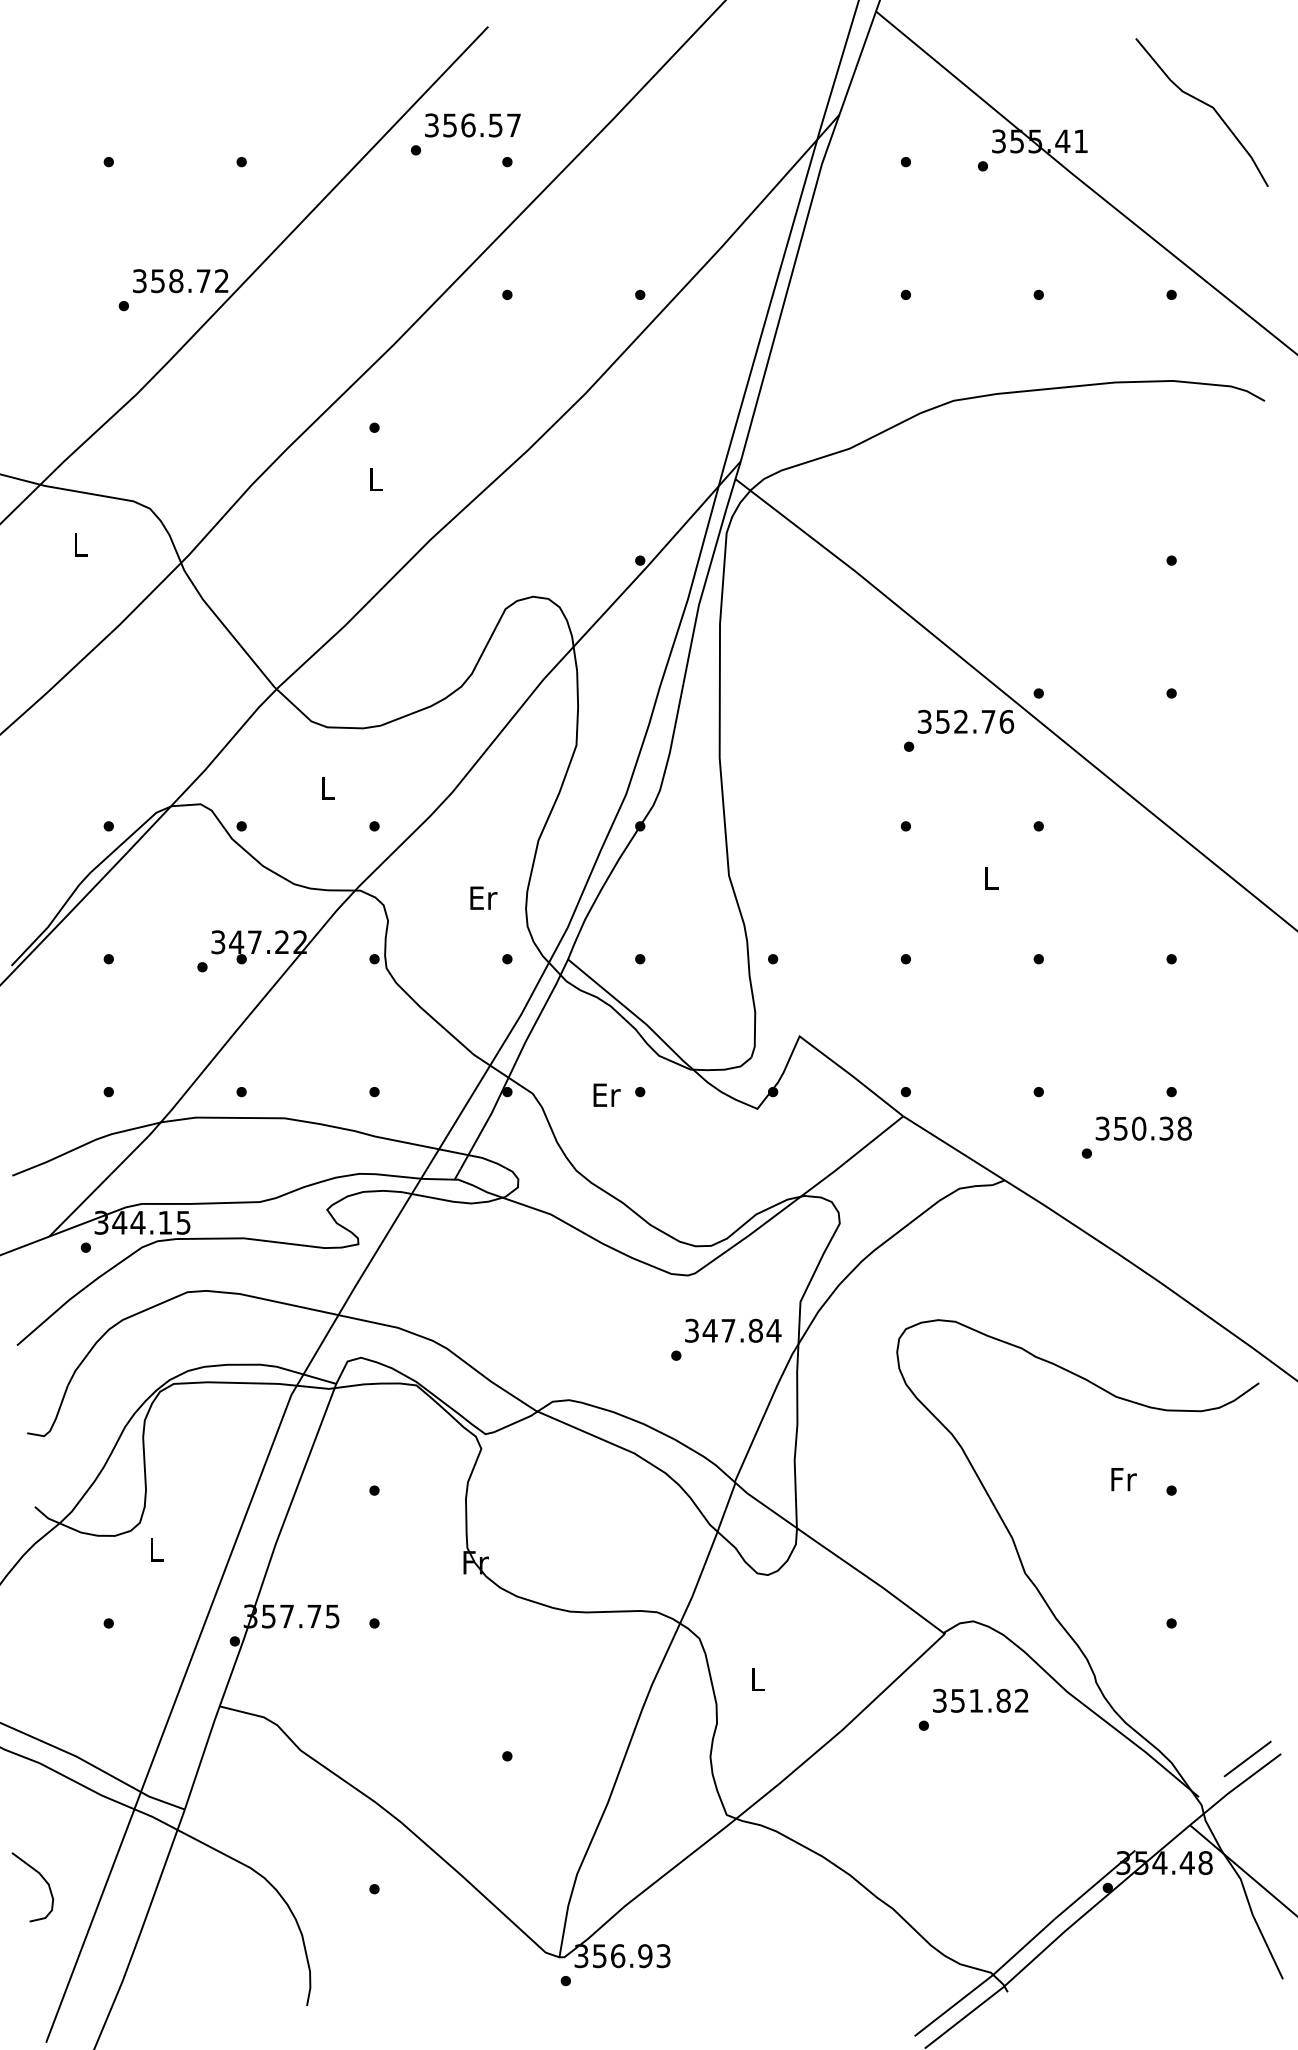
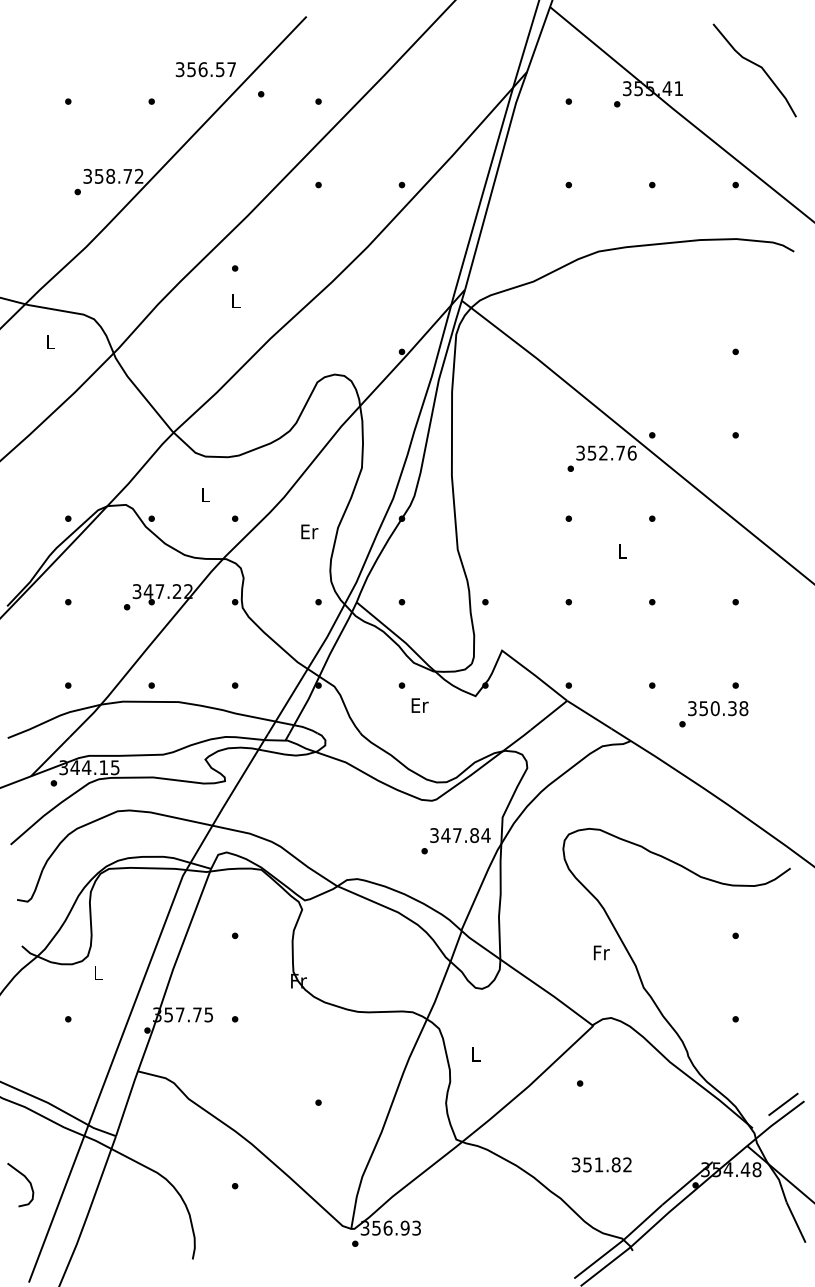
text: (472, 125) -> (205, 69), moved
text: (483, 897) -> (309, 531), moved
text: (606, 1095) -> (419, 705), moved
text: (1123, 1478) -> (601, 952), moved
text: (980, 1700) -> (601, 1164), moved

